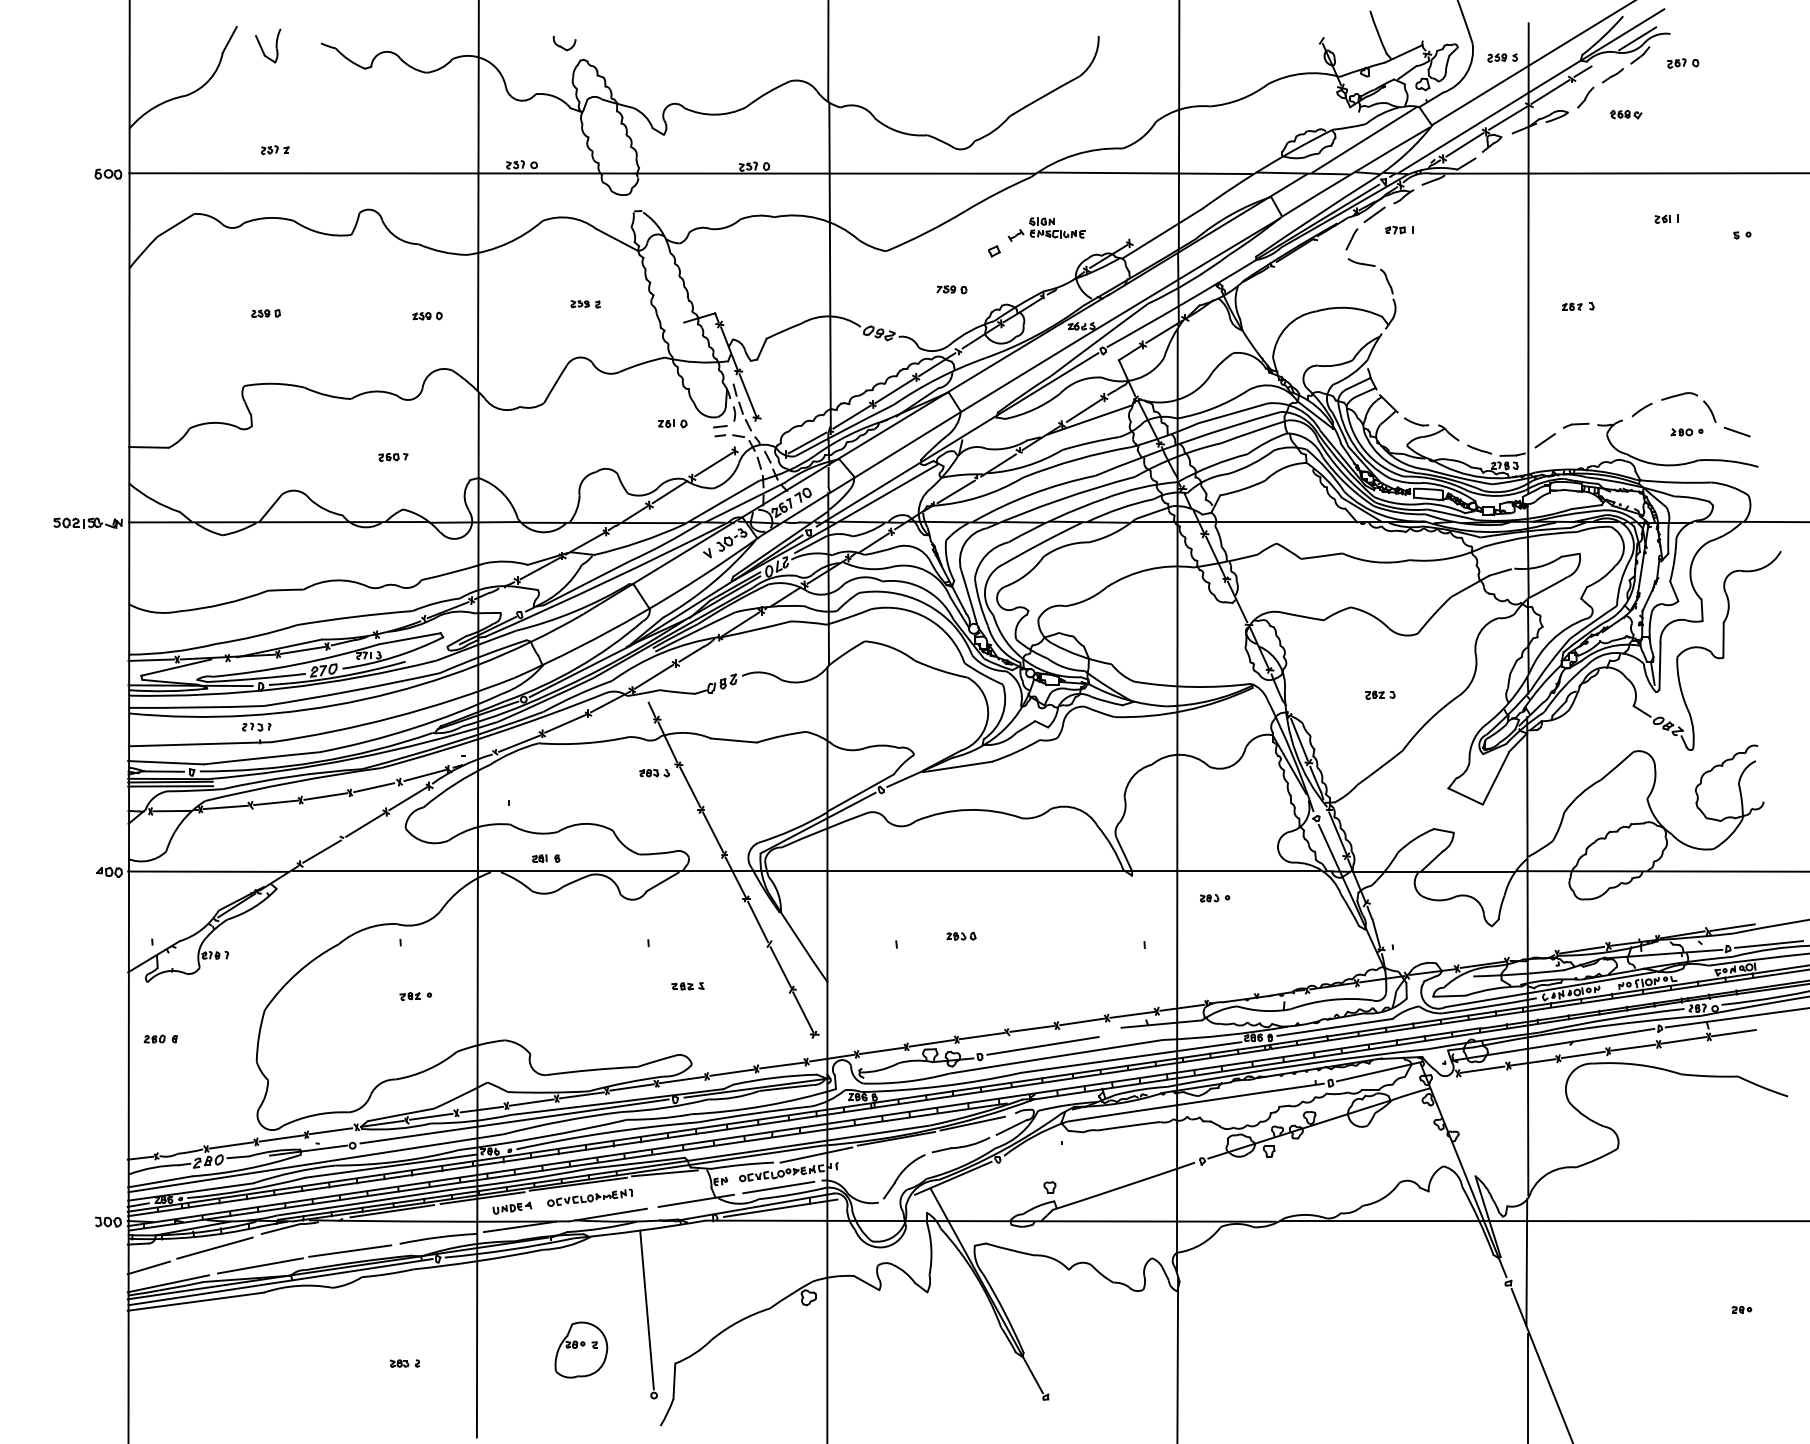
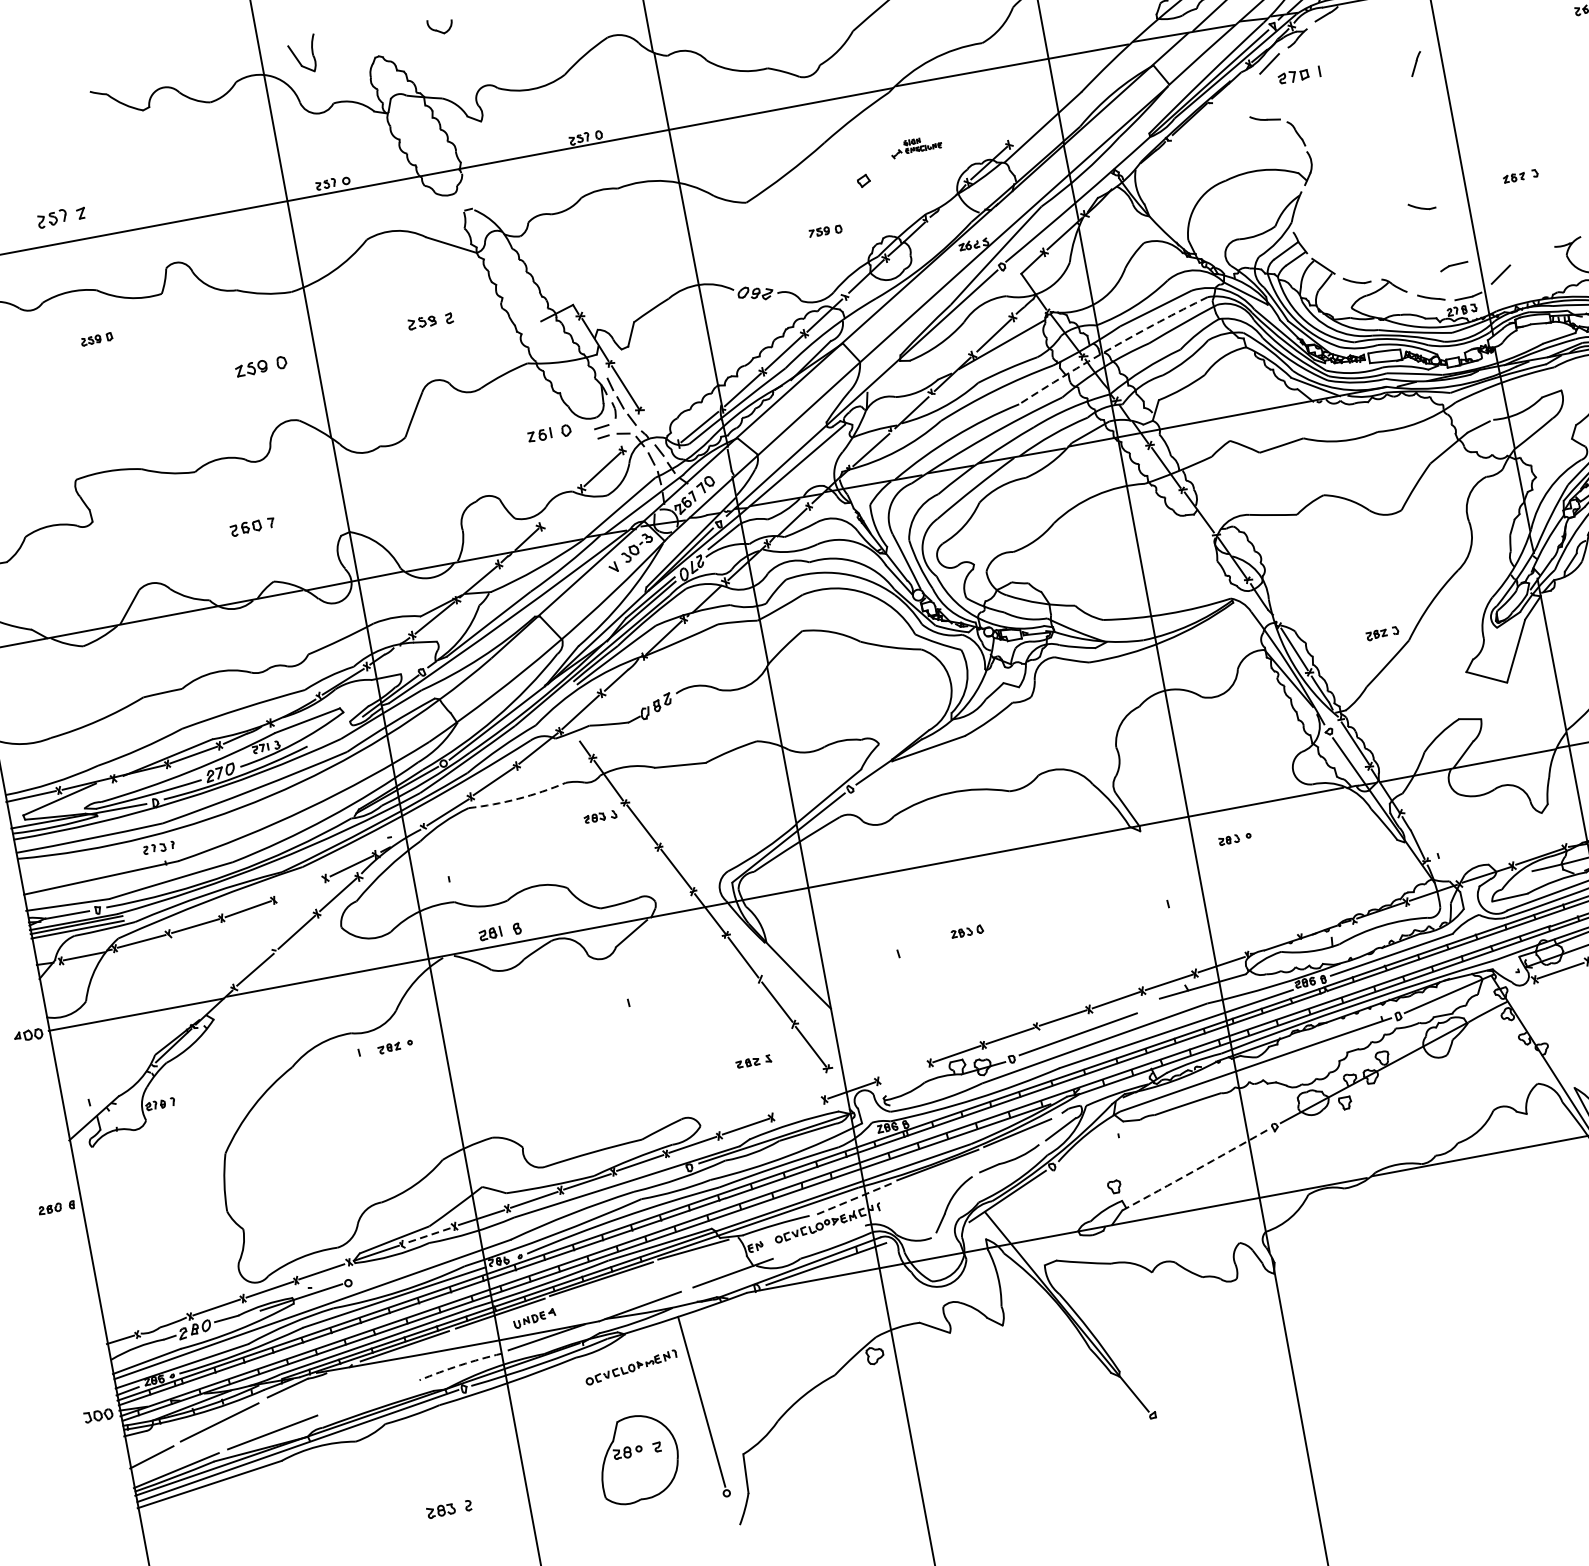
part: (564, 43) -> (440, 26), moved
part: (262, 47) -> (297, 57), moved
part: (275, 150) -> (62, 217), size x1.6
part: (1046, 229) -> (916, 146), size x0.6
part: (1399, 230) -> (1299, 75), size x1.4
part: (1351, 239) -> (1415, 64), moved
part: (585, 304) -> (430, 321), size x1.4
part: (1578, 306) -> (1520, 176), moved
part: (265, 313) -> (96, 339), moved
part: (427, 315) -> (260, 365), size x1.6
part: (1486, 366) -> (1421, 205), added
part: (672, 423) -> (549, 433), size x1.4
part: (1575, 425) -> (1453, 266), moved
arc: (1187, 441) -> (1112, 348), solid -> dashed
part: (393, 457) -> (252, 527), size x1.4
line: (669, 492) -> (559, 508), removed
part: (1380, 694) -> (1382, 632), moved
arc: (584, 743) -> (518, 798), solid -> dashed
line: (374, 787) -> (299, 889), removed
part: (546, 858) -> (500, 931), size x1.4
part: (687, 986) -> (753, 1062), moved
part: (415, 996) -> (395, 1046), moved
part: (160, 1038) -> (56, 1207), moved
line: (881, 1050) -> (903, 1072), removed
line: (782, 1065) -> (799, 1108), removed
line: (430, 1116) -> (427, 1235), solid -> dashed
line: (514, 1121) -> (519, 1223), removed
line: (816, 1155) -> (854, 1199), solid -> dashed
arc: (1124, 1186) -> (1195, 1170), solid -> dashed
line: (778, 1187) -> (819, 1241), removed
part: (590, 1197) -> (631, 1367), moved
arc: (438, 1237) -> (460, 1365), solid -> dashed
line: (350, 1250) -> (367, 1397), removed
part: (581, 1349) -> (638, 1458), size x1.4
part: (405, 1363) -> (450, 1509), size x1.4

